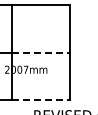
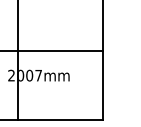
line: (41, 52) -> (61, 50), dashed -> solid
line: (41, 100) -> (61, 120), dashed -> solid

